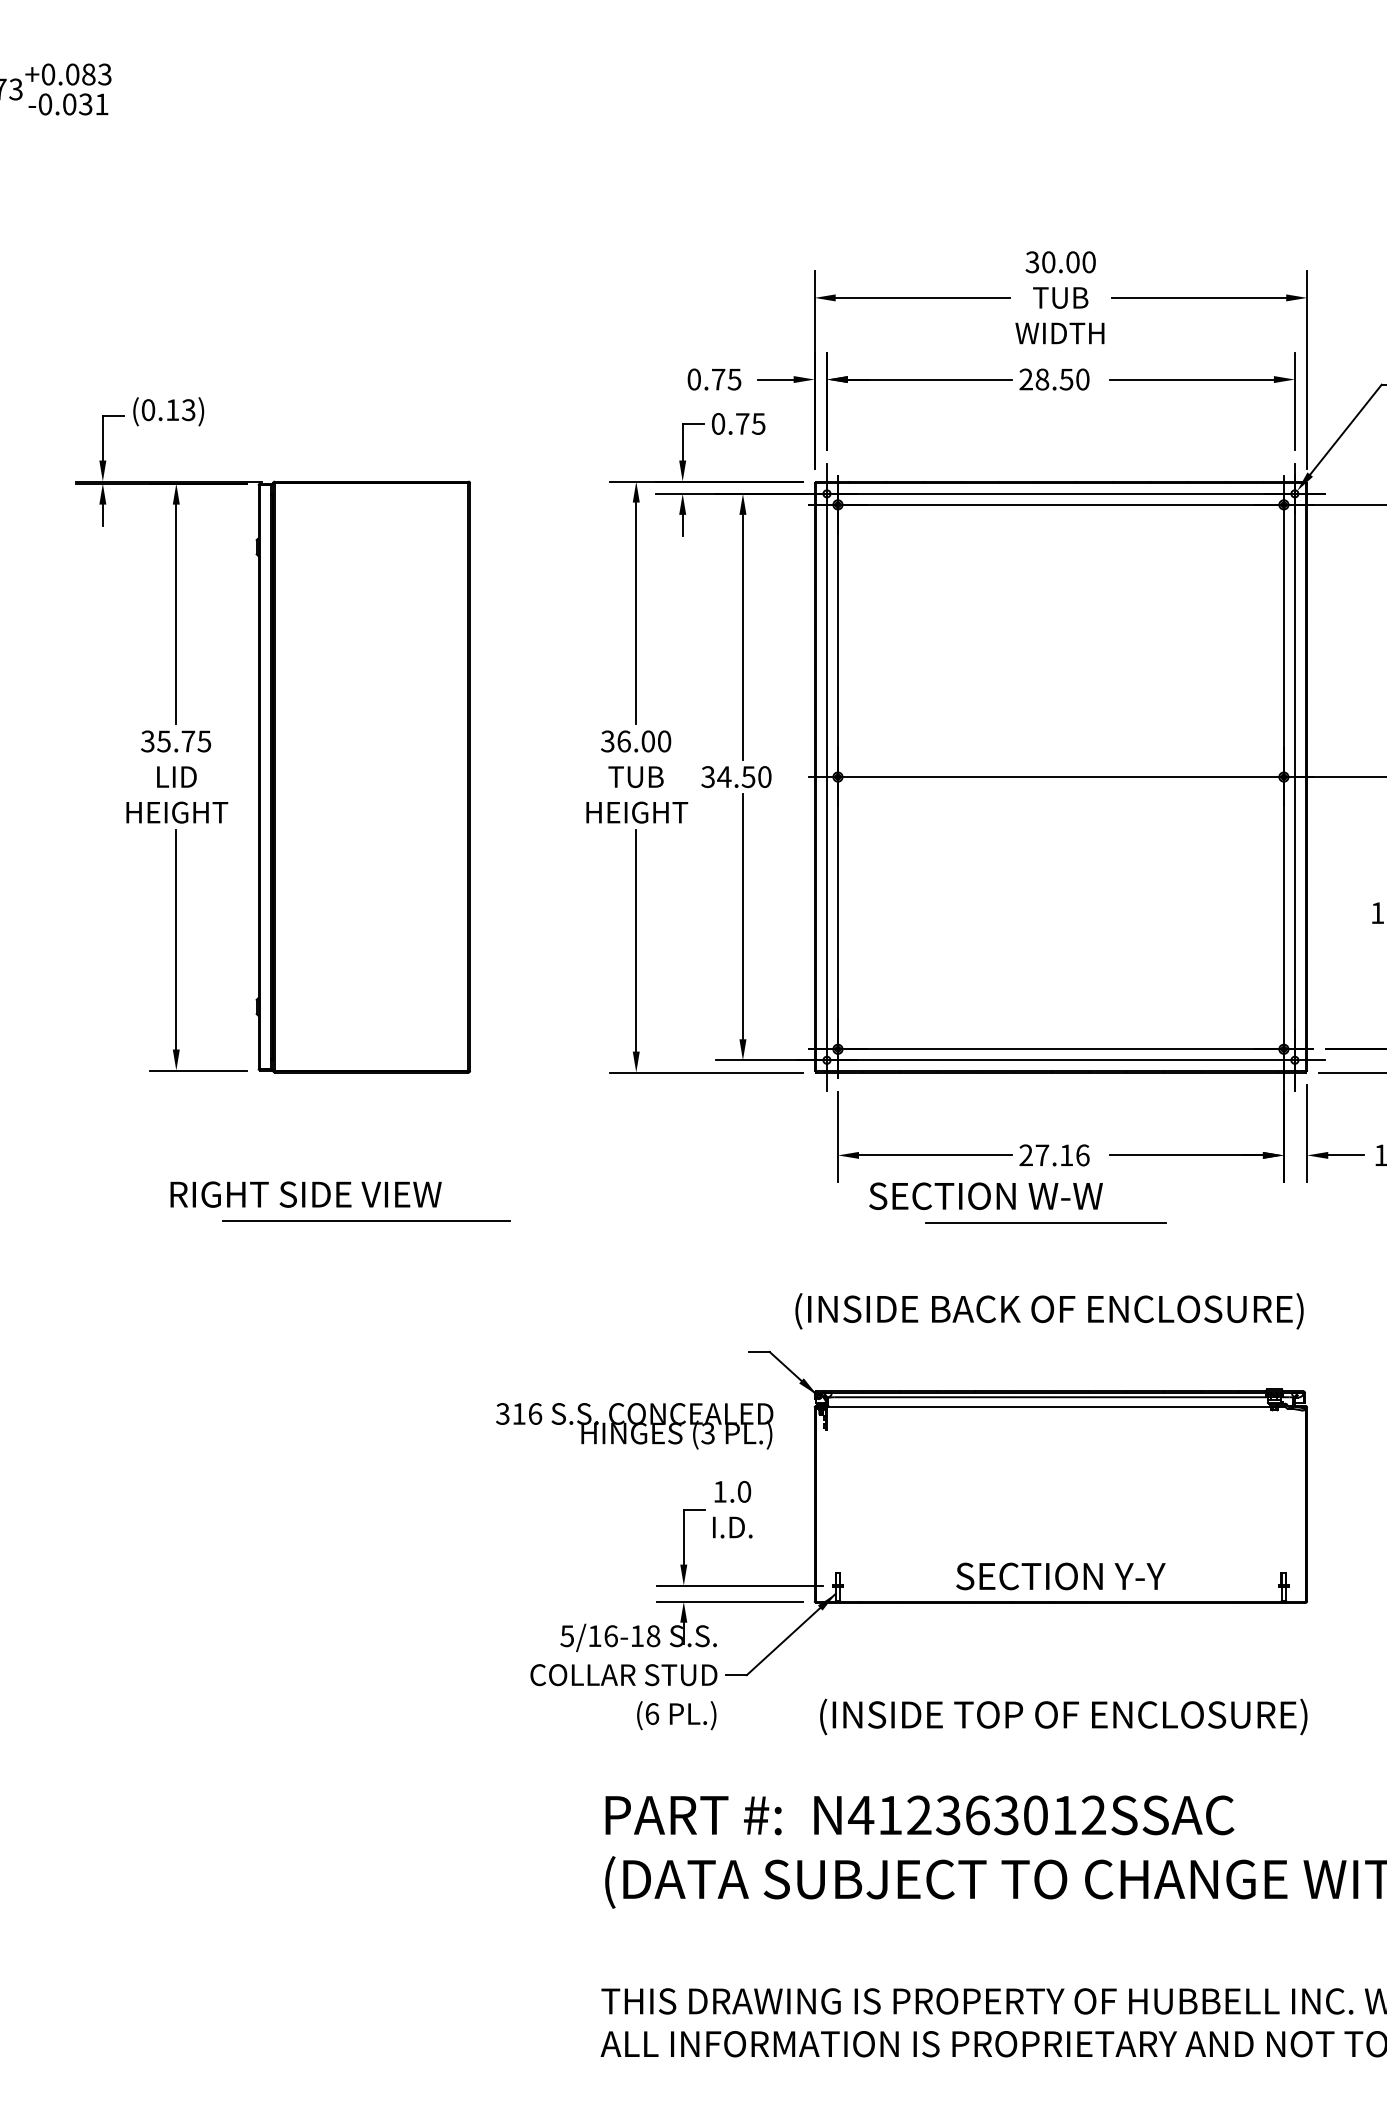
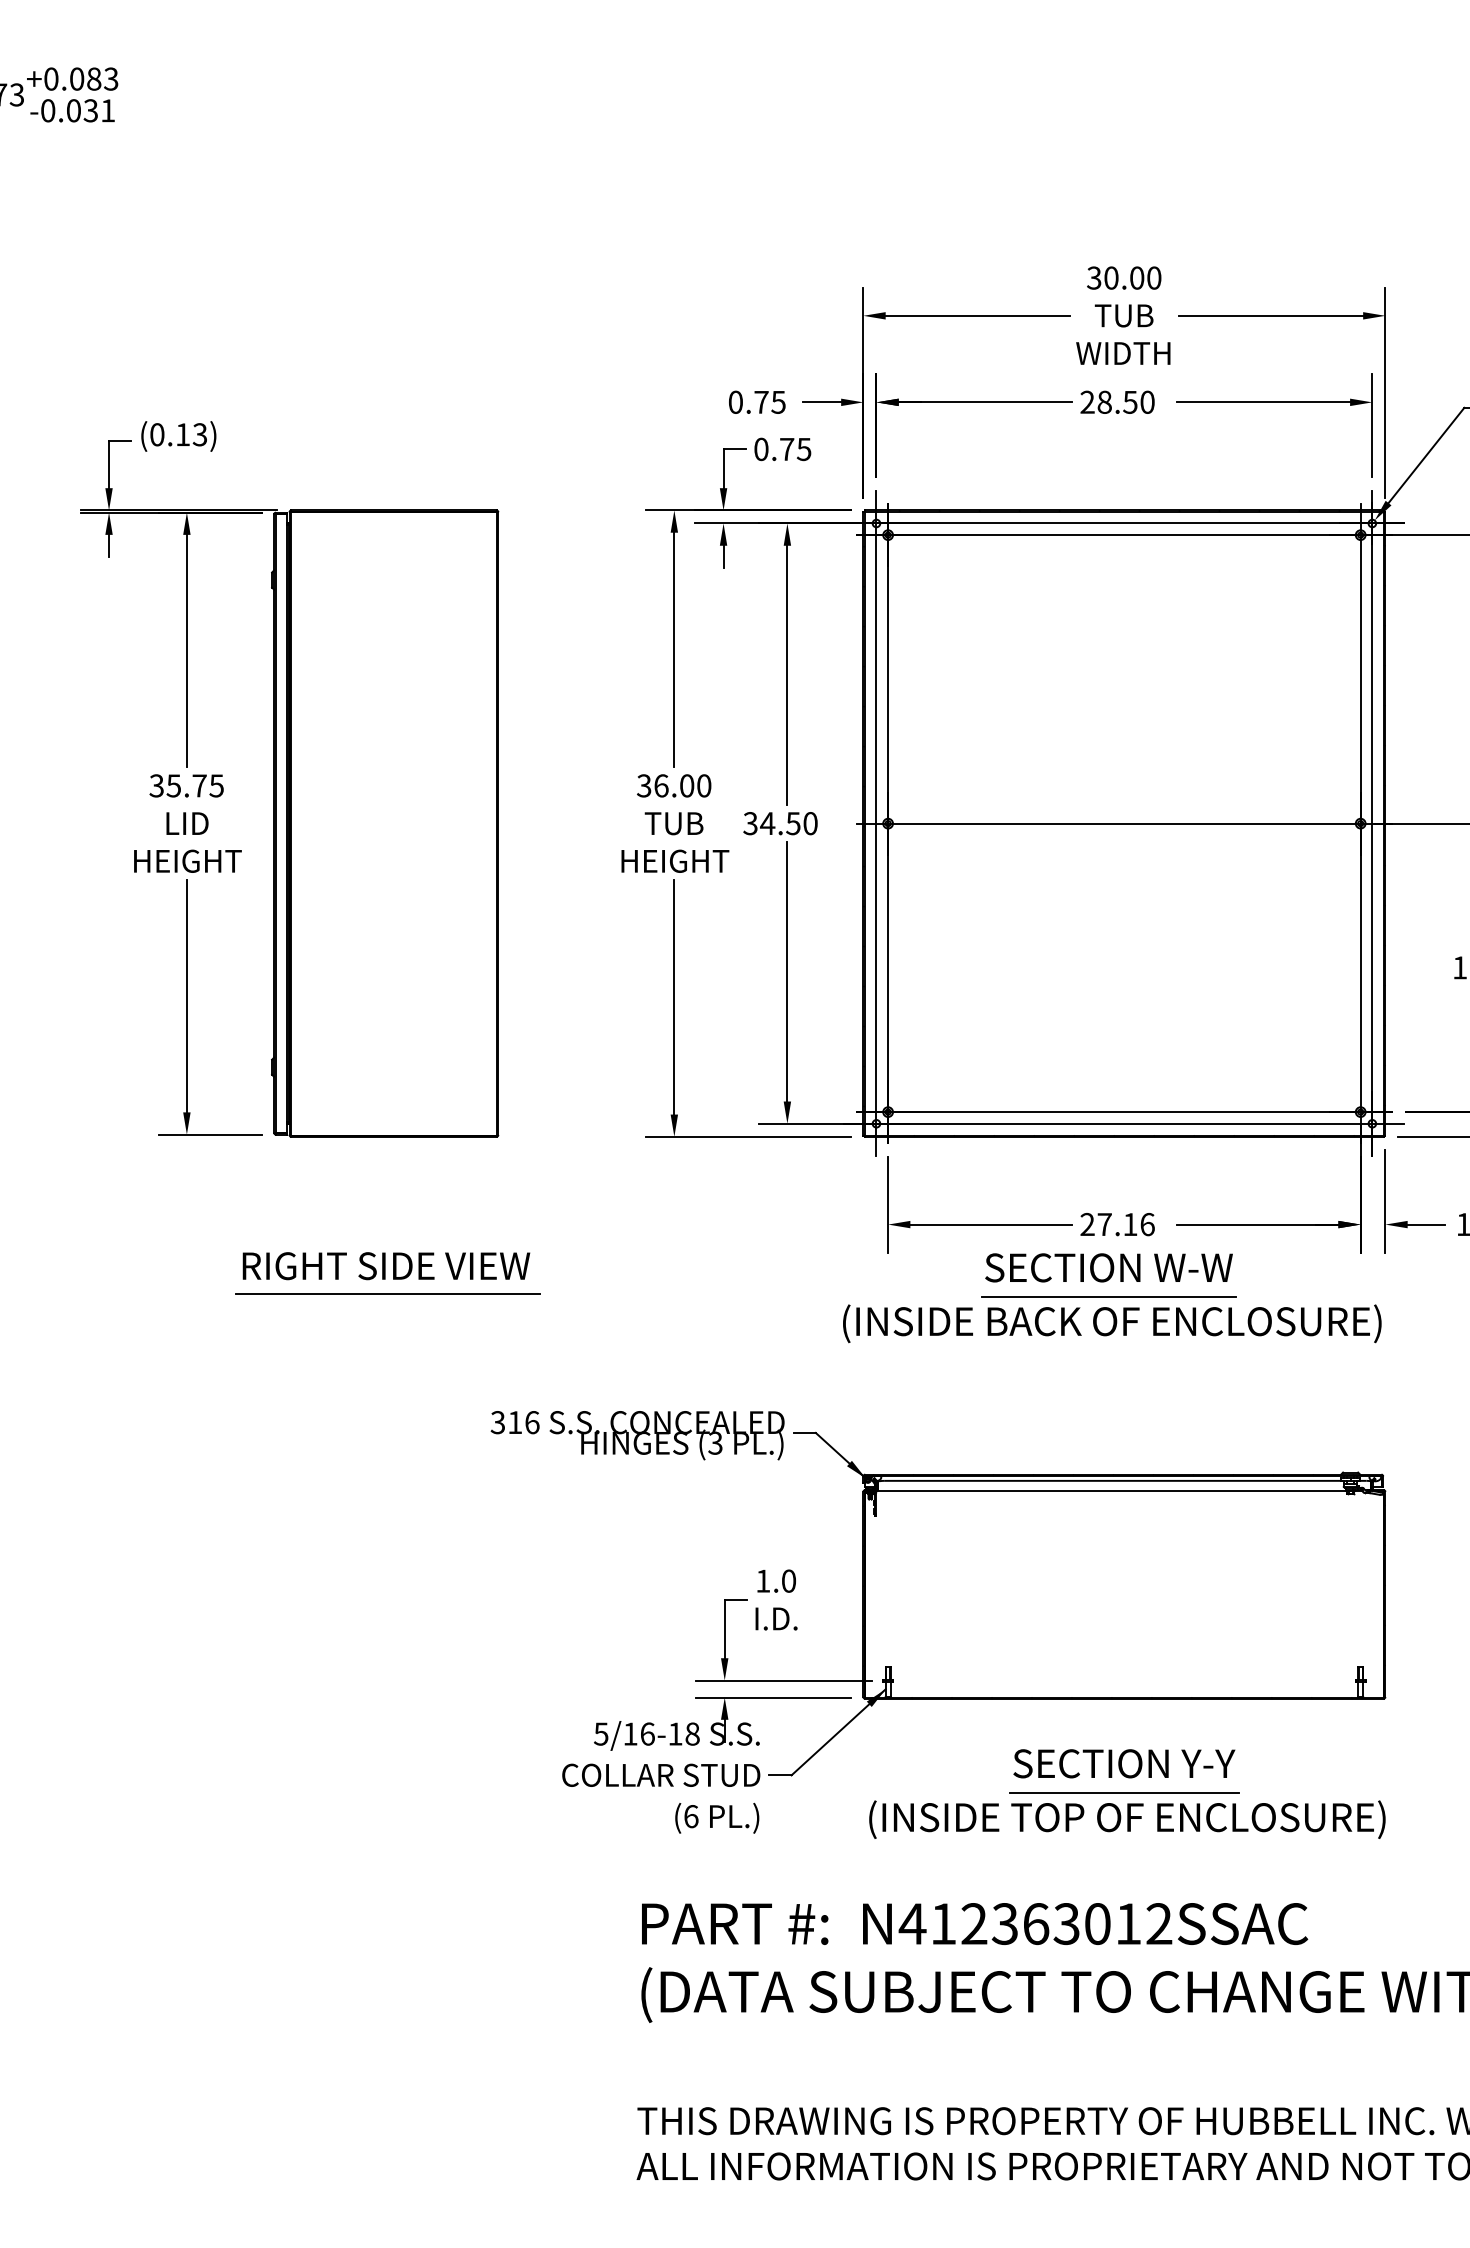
text: (306, 1194) -> (386, 1266), moved
text: (985, 1195) -> (1108, 1267), moved
text: (1049, 1311) -> (1112, 1323), moved
text: (634, 1426) -> (637, 1435), moved
text: (1061, 1576) -> (1124, 1763), moved
line: (1060, 1691) -> (1123, 1792), added

